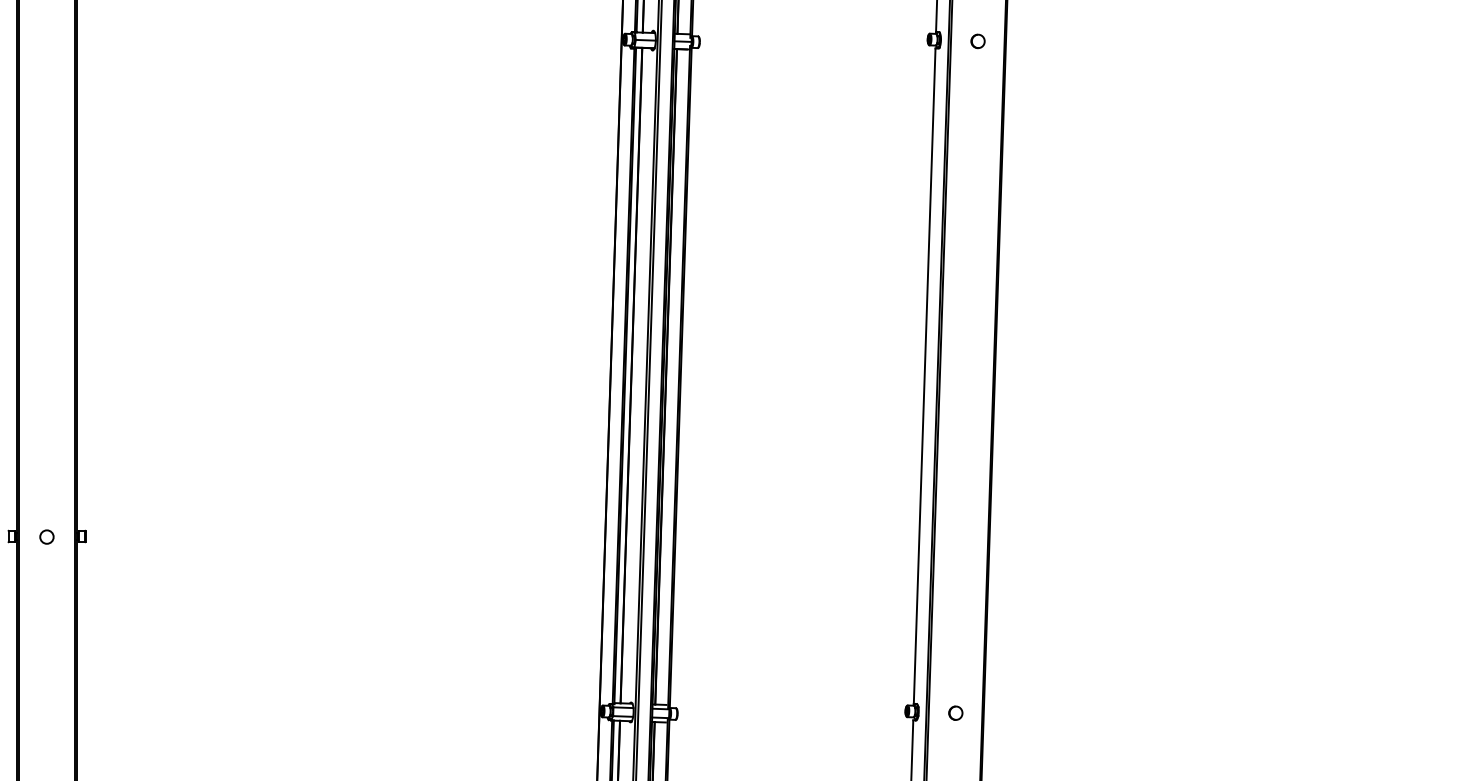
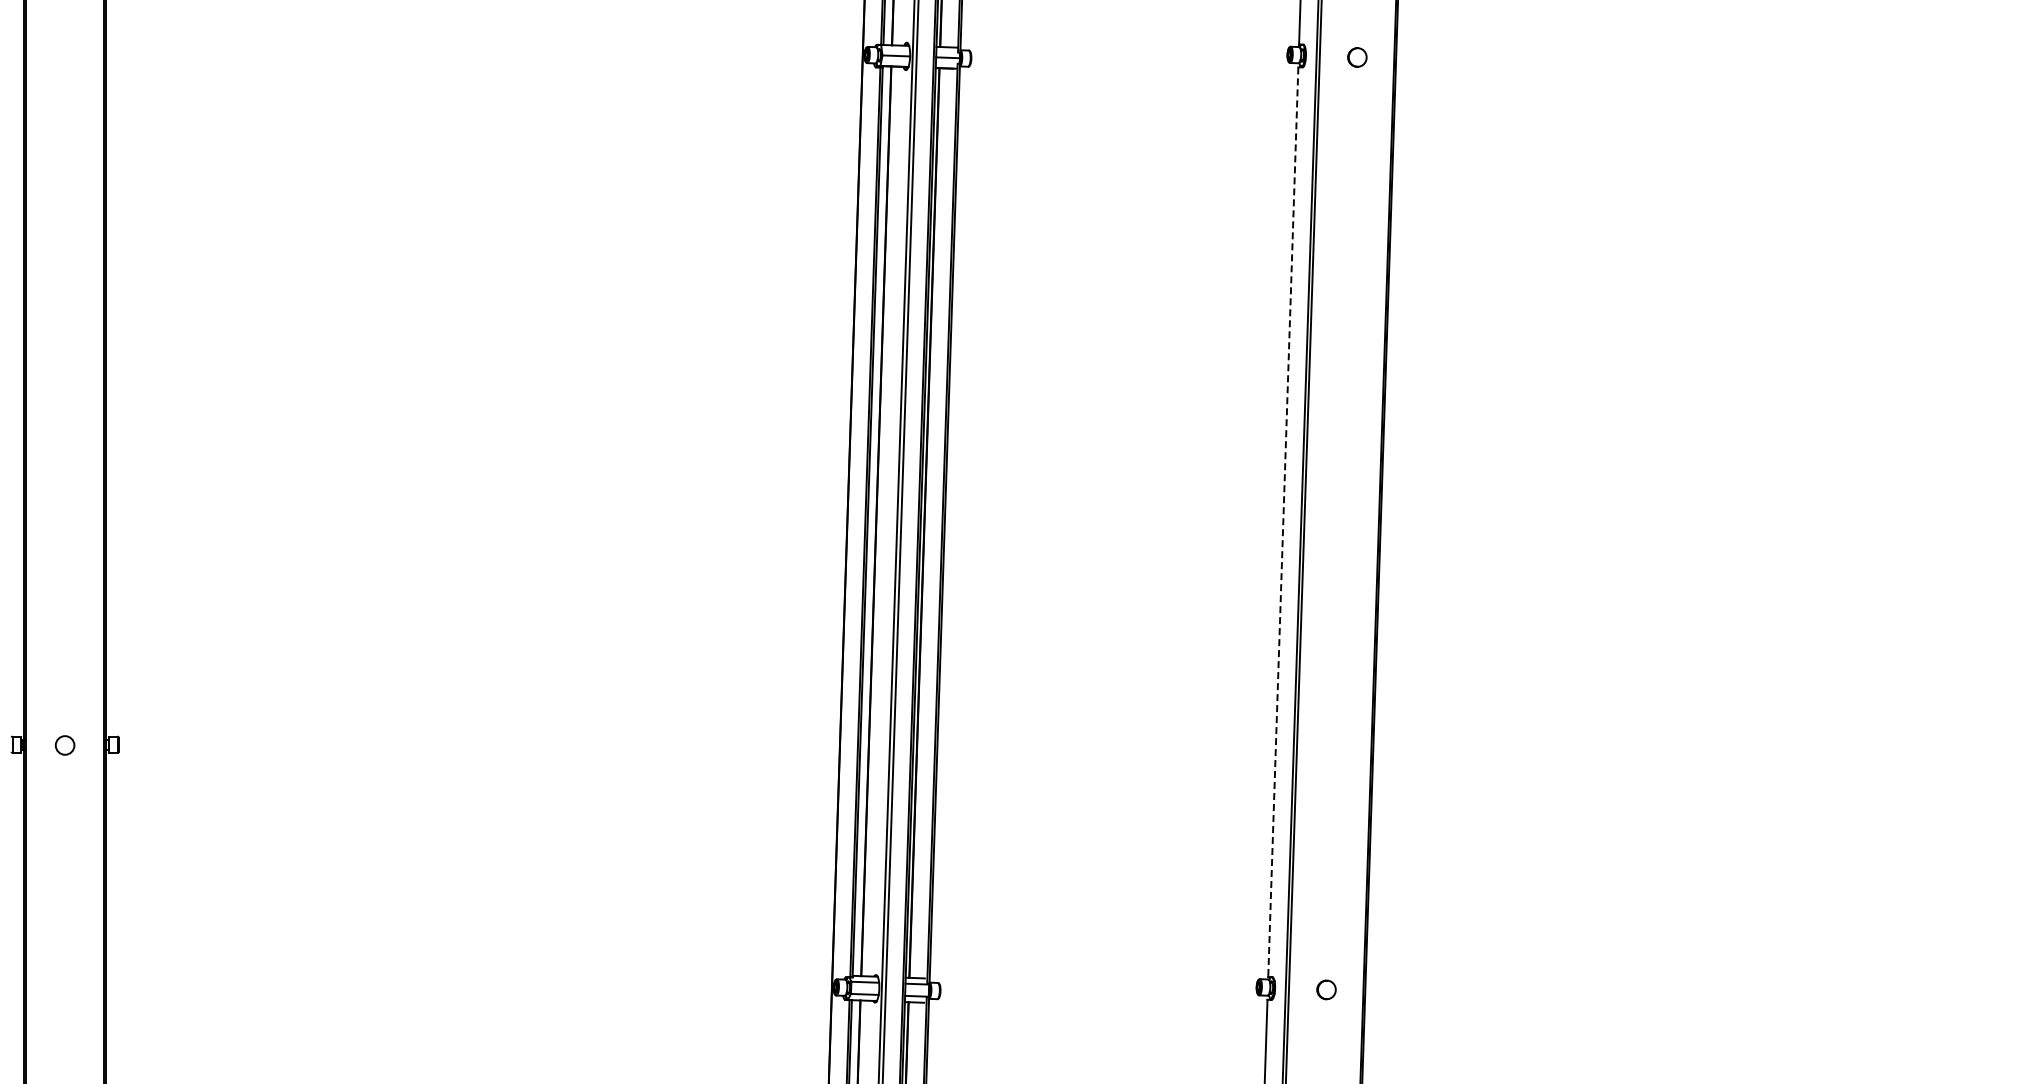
line: (924, 376) -> (1283, 522), solid -> dashed

